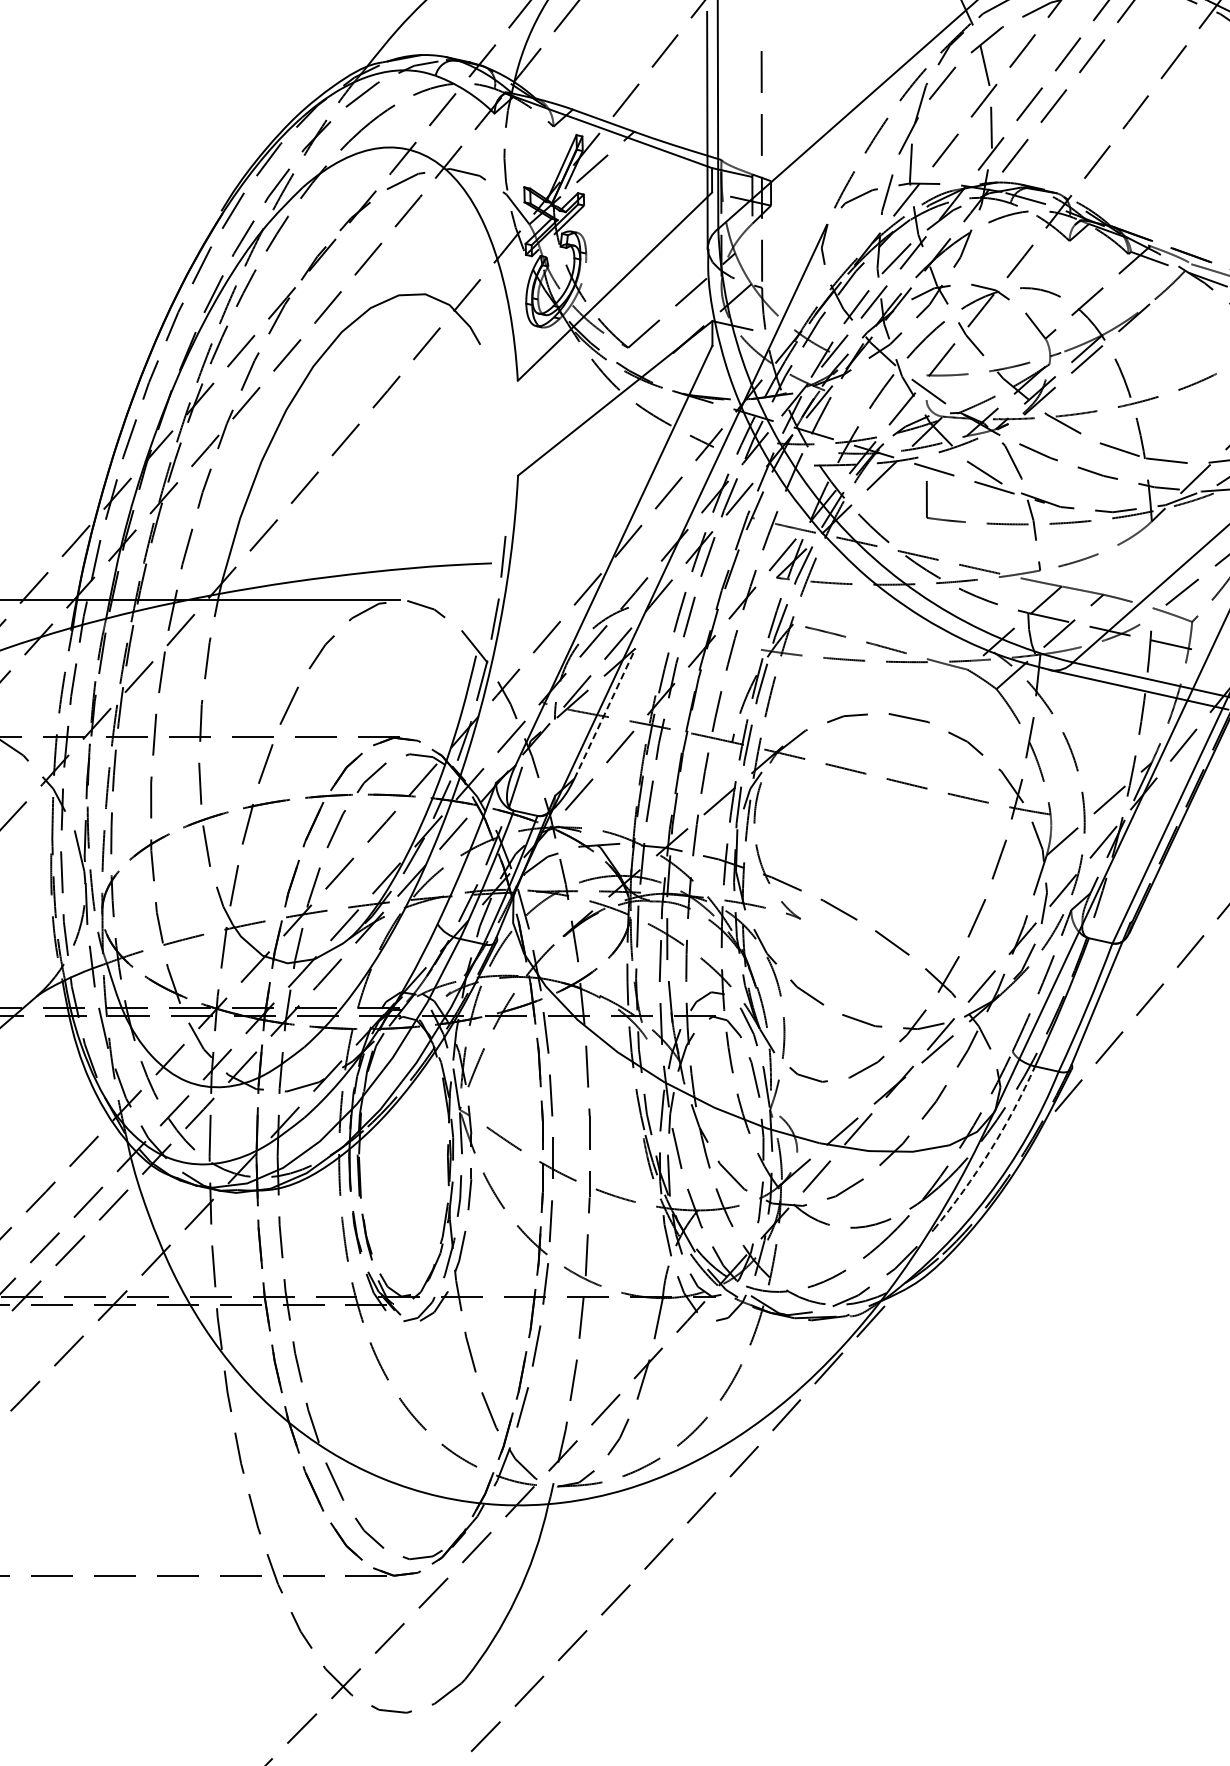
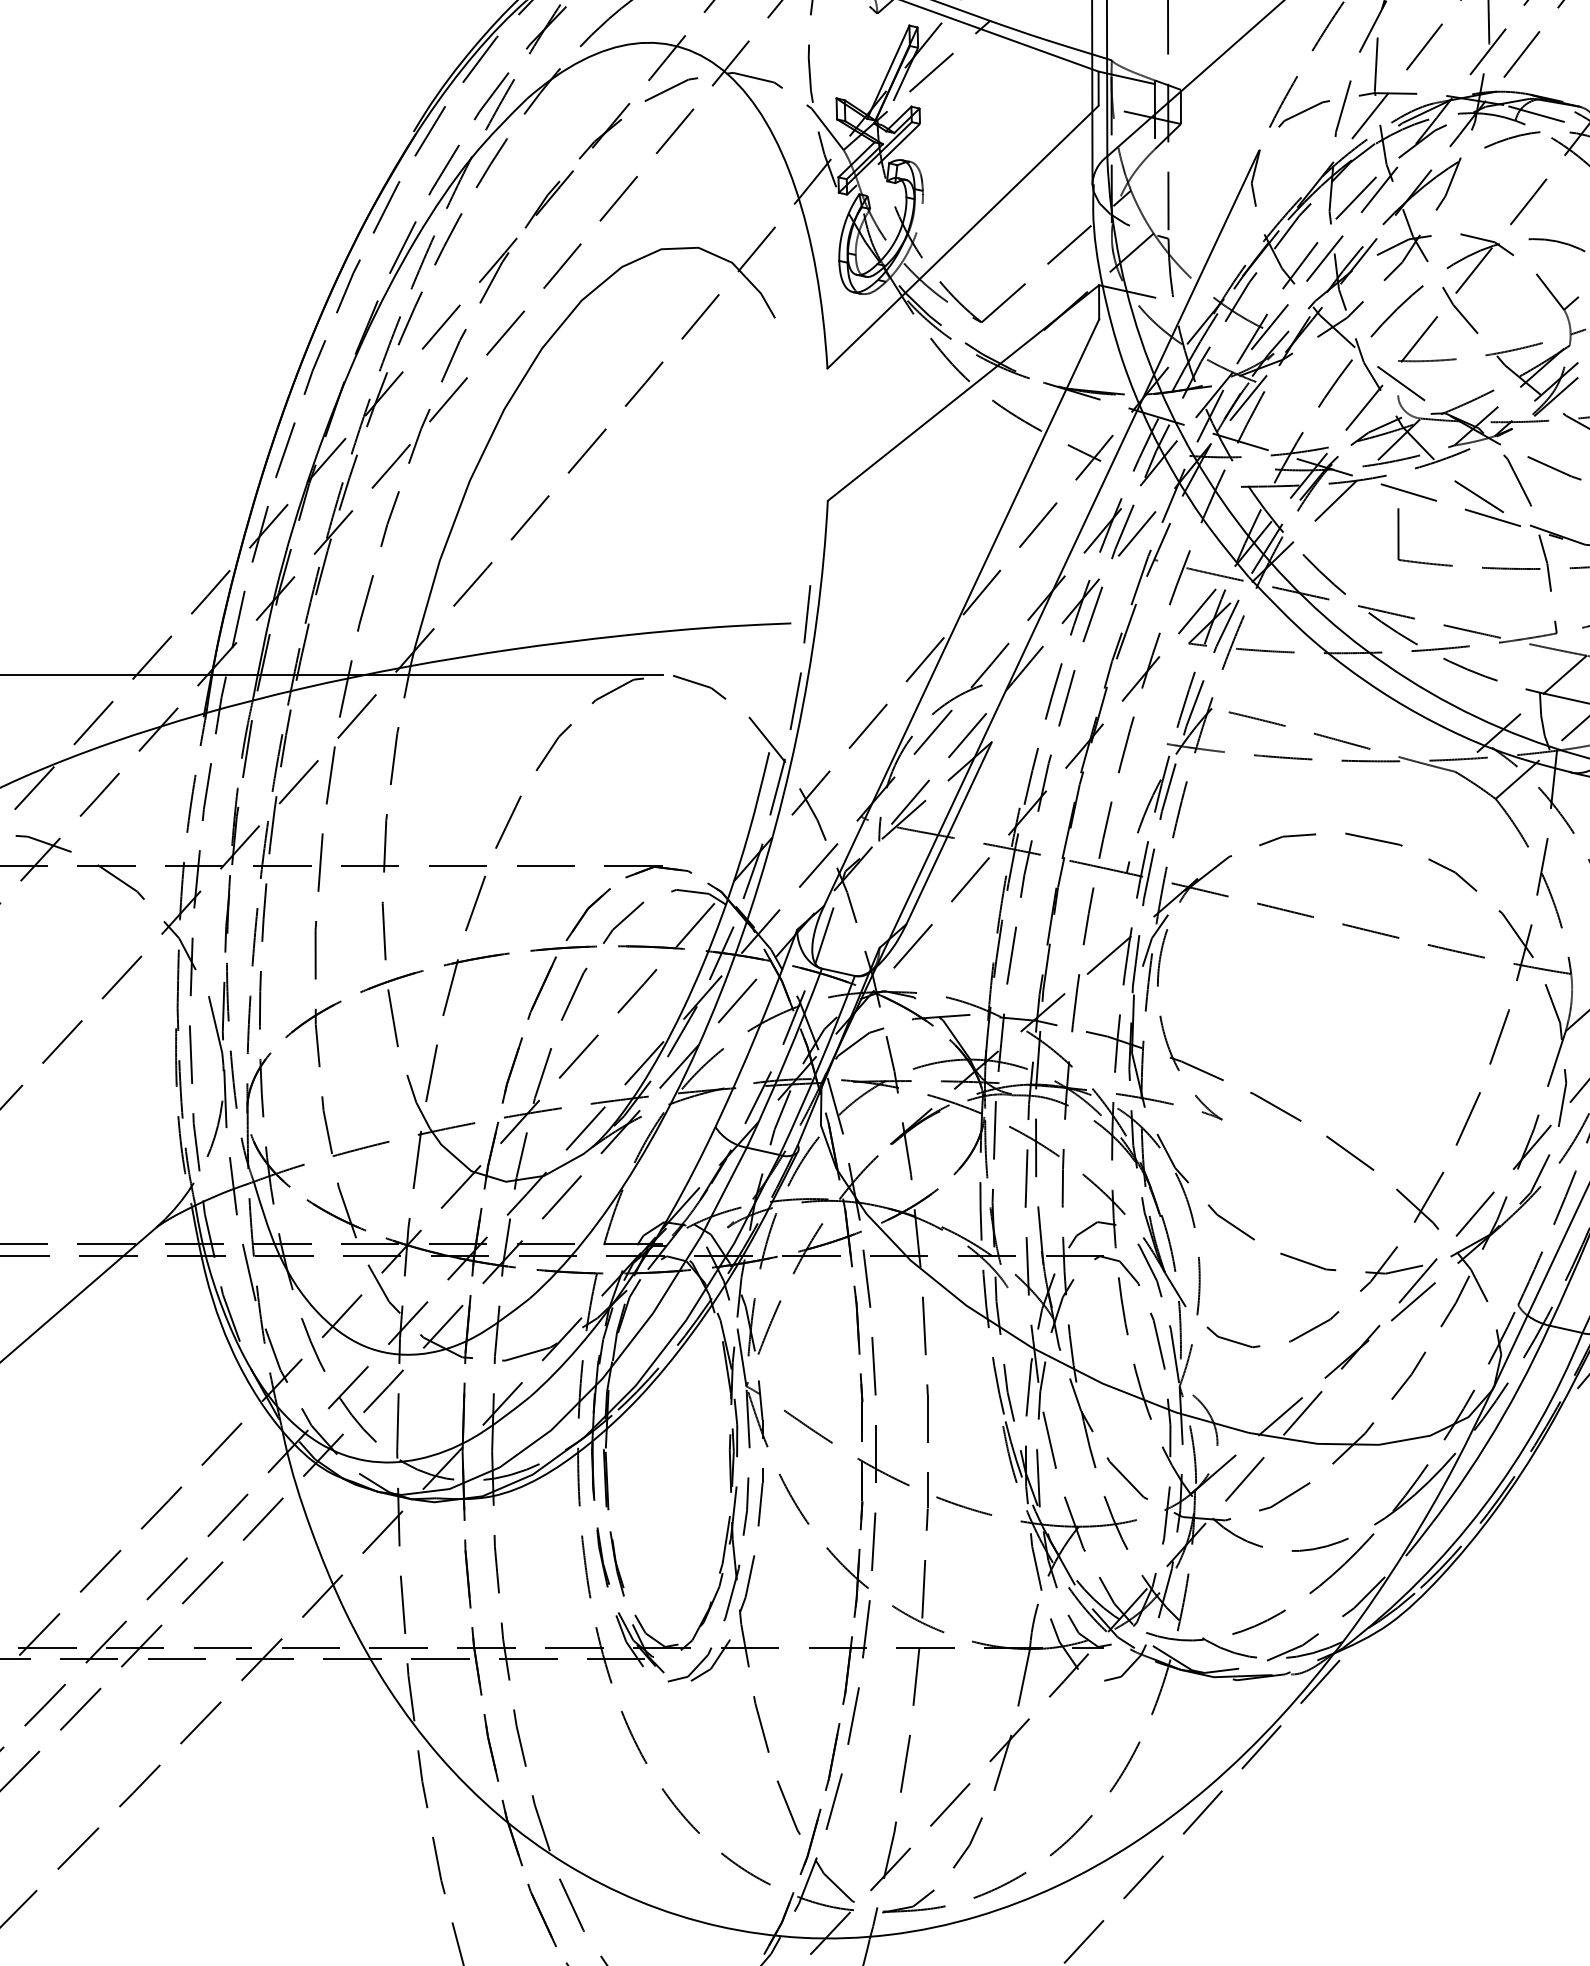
line: (604, 713) -> (948, 832), dashed -> solid
arc: (989, 1151) -> (1485, 1444), dashed -> solid

